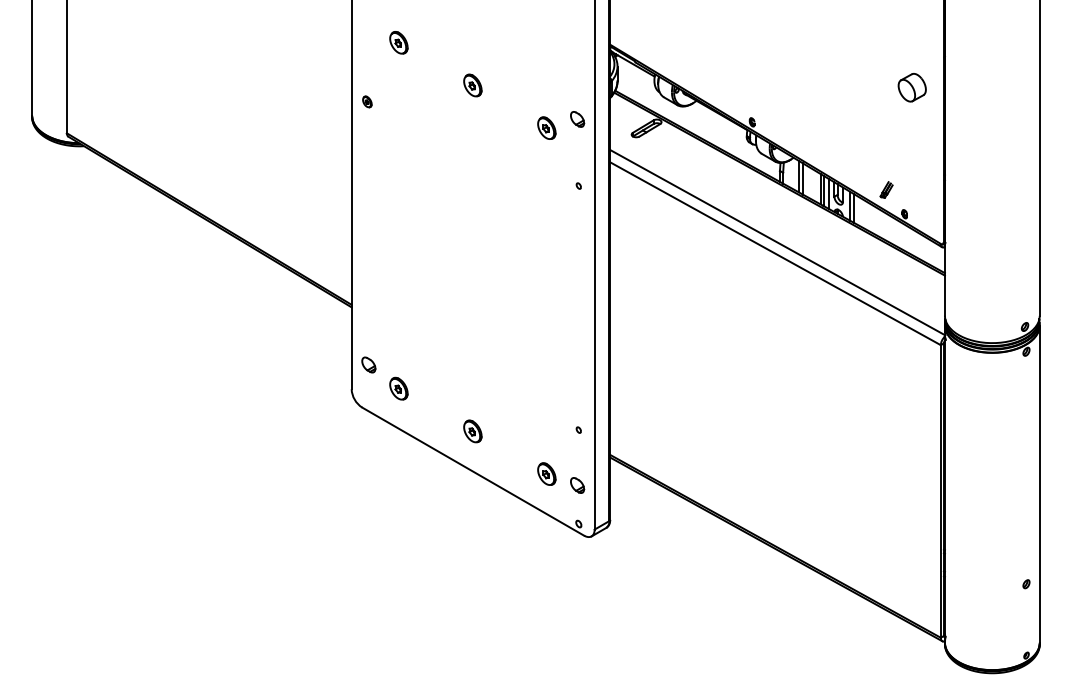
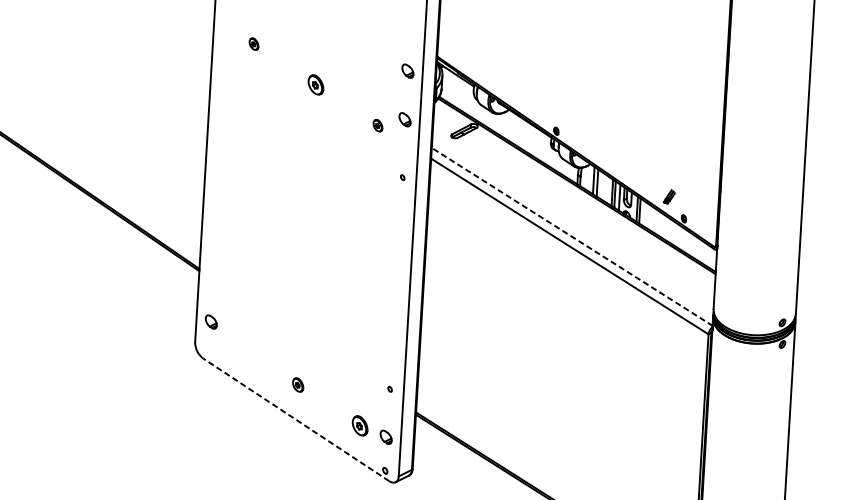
part: (398, 42) -> (253, 43), size x0.6
part: (577, 63) -> (407, 71), added
part: (911, 87) -> (696, 109), removed
part: (367, 101) -> (223, 93), removed
part: (546, 127) -> (377, 125), size x0.6
line: (777, 242) -> (572, 236), solid -> dashed
part: (398, 388) -> (235, 343), removed
part: (472, 431) -> (297, 385), size x0.7
line: (472, 471) -> (295, 419), solid -> dashed

